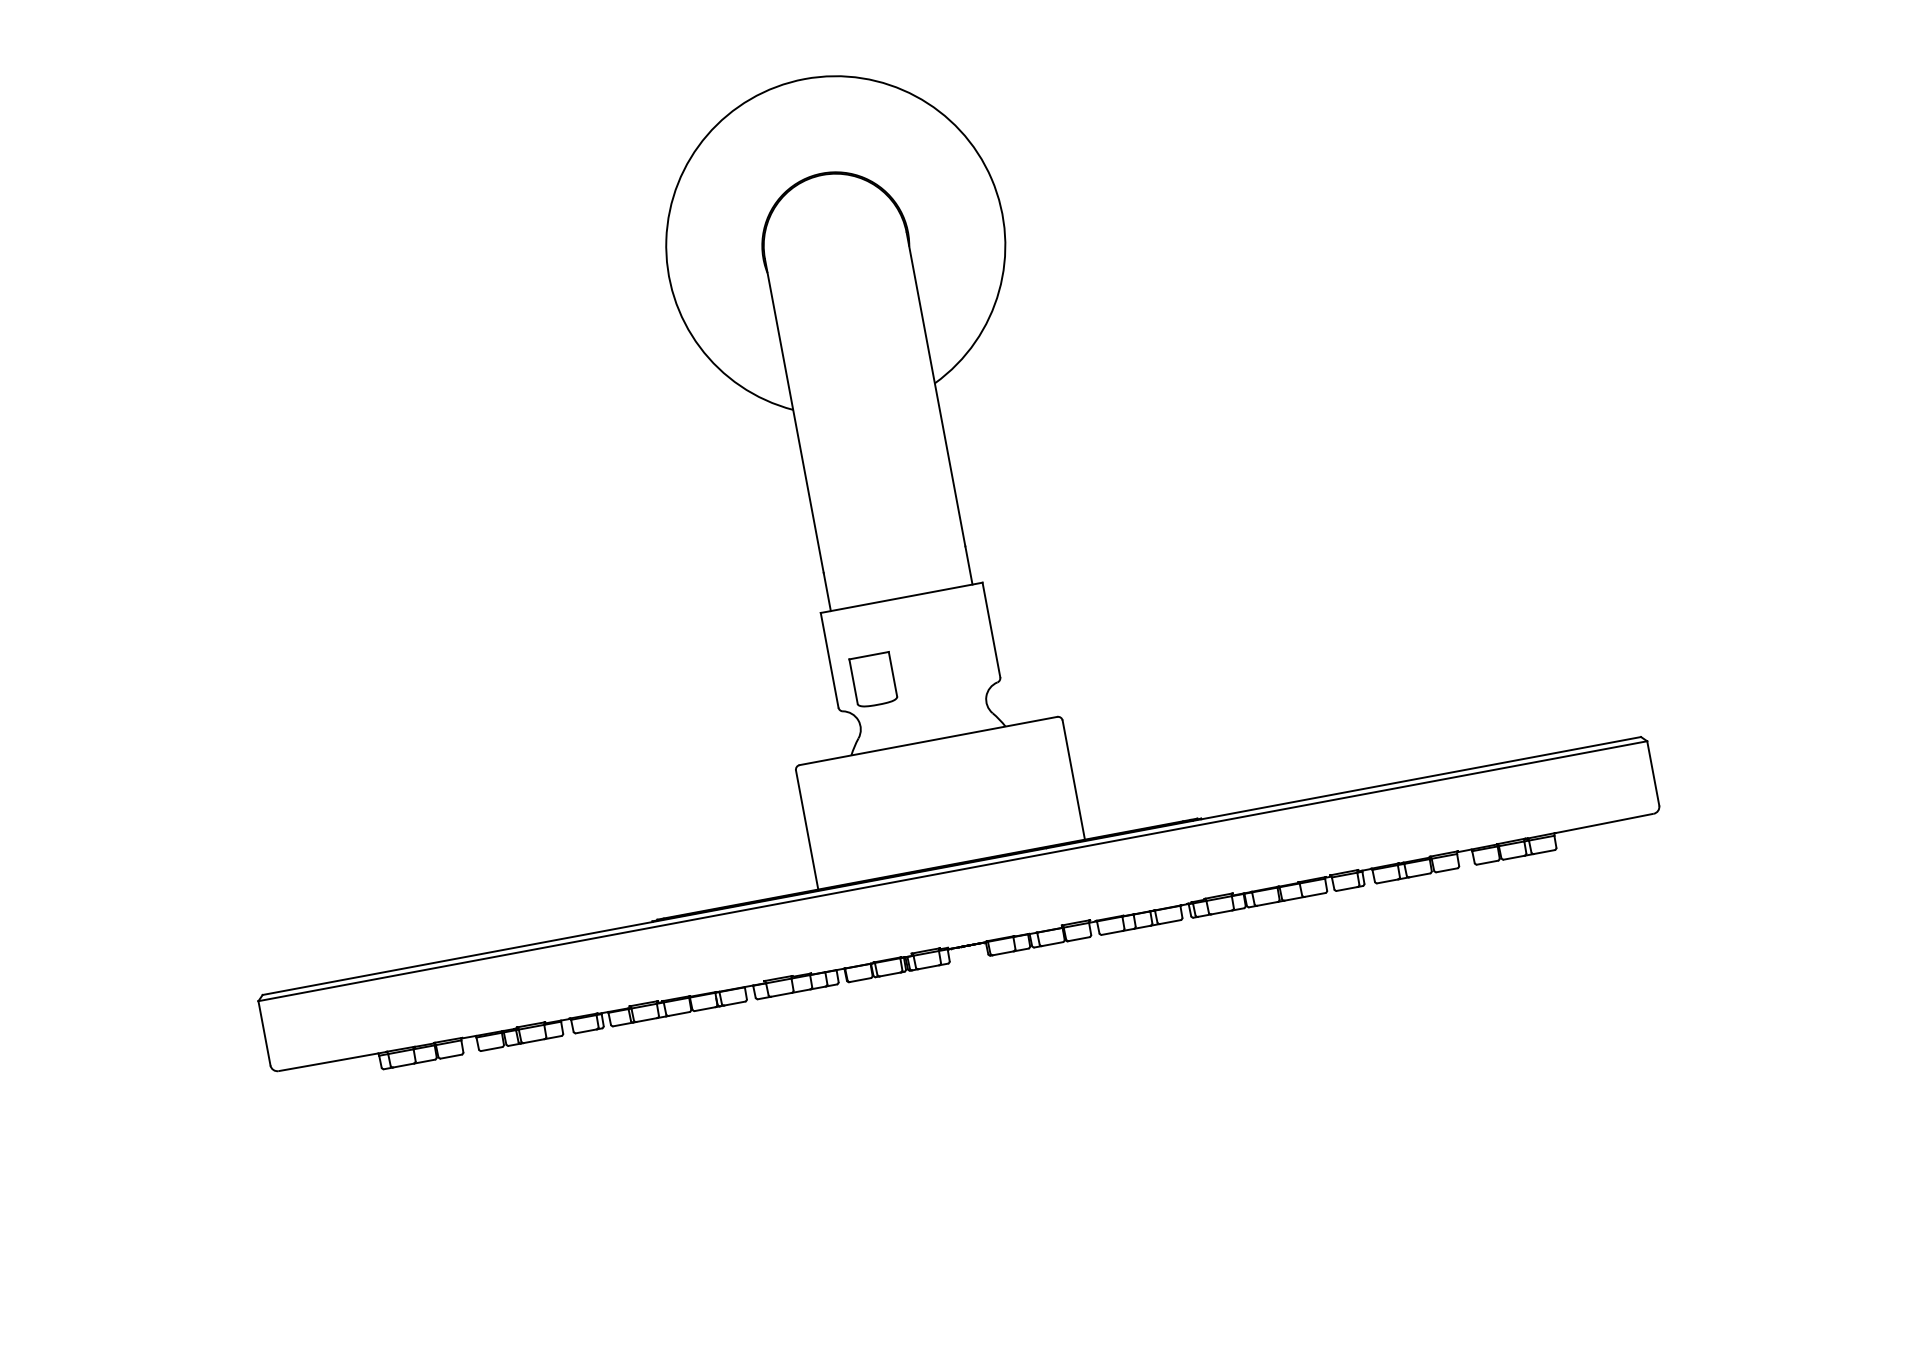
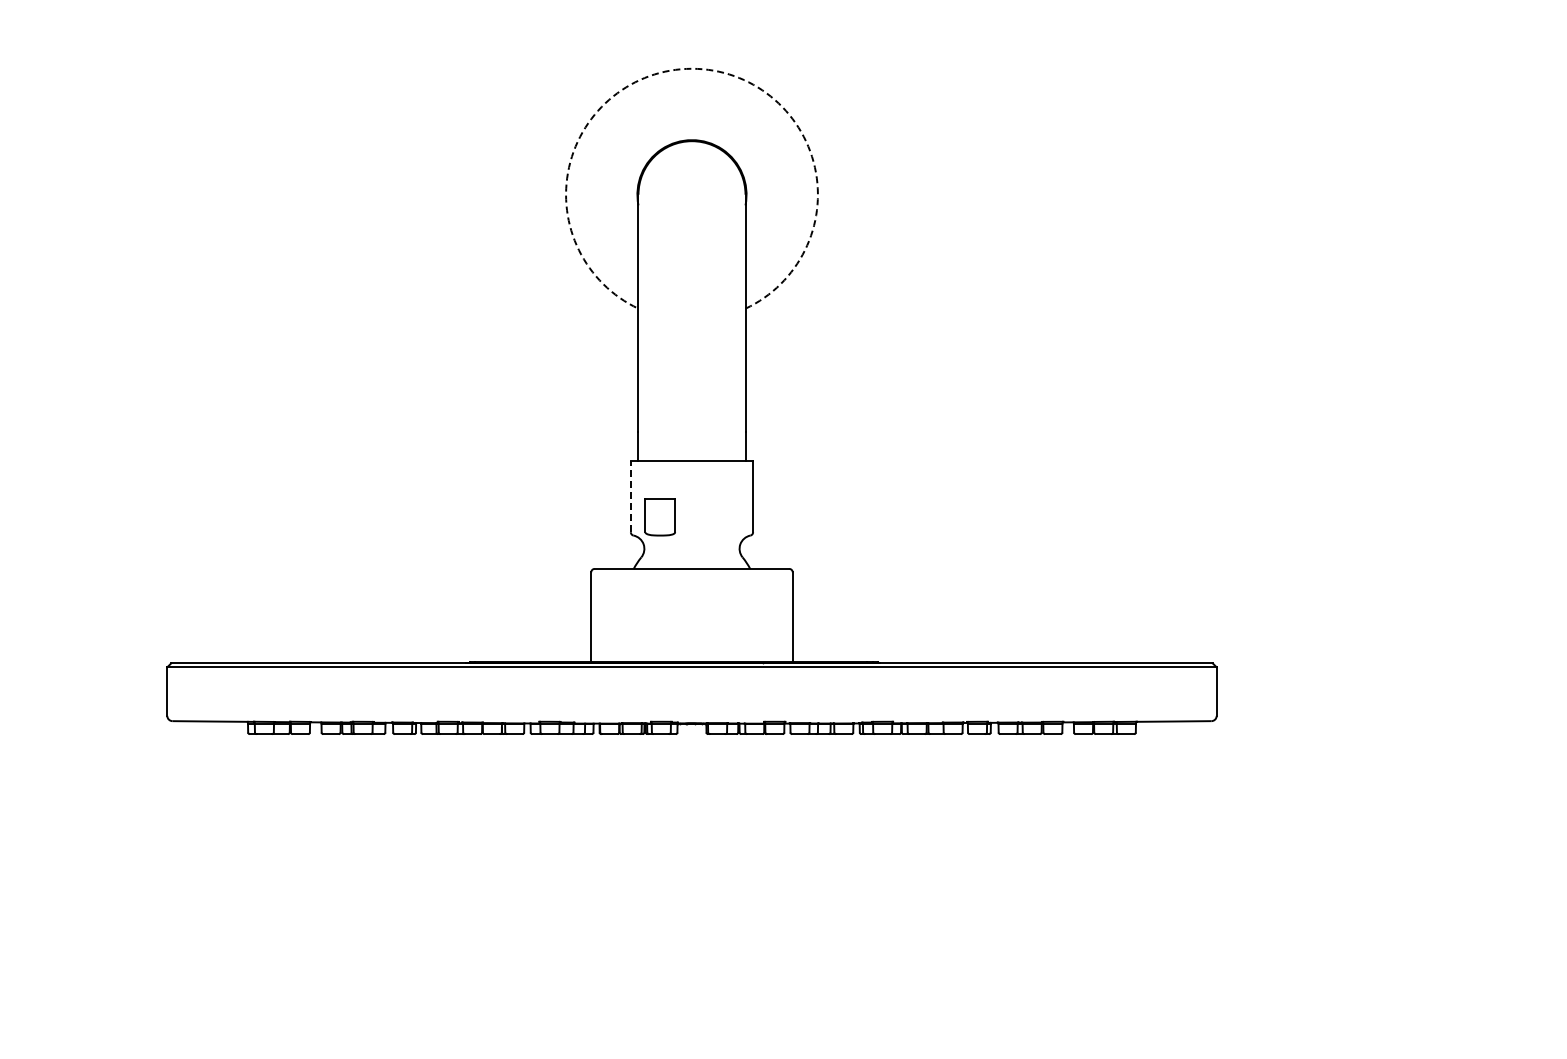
arc: (805, 78) -> (692, 68), solid -> dashed
line: (829, 660) -> (630, 496), solid -> dashed

